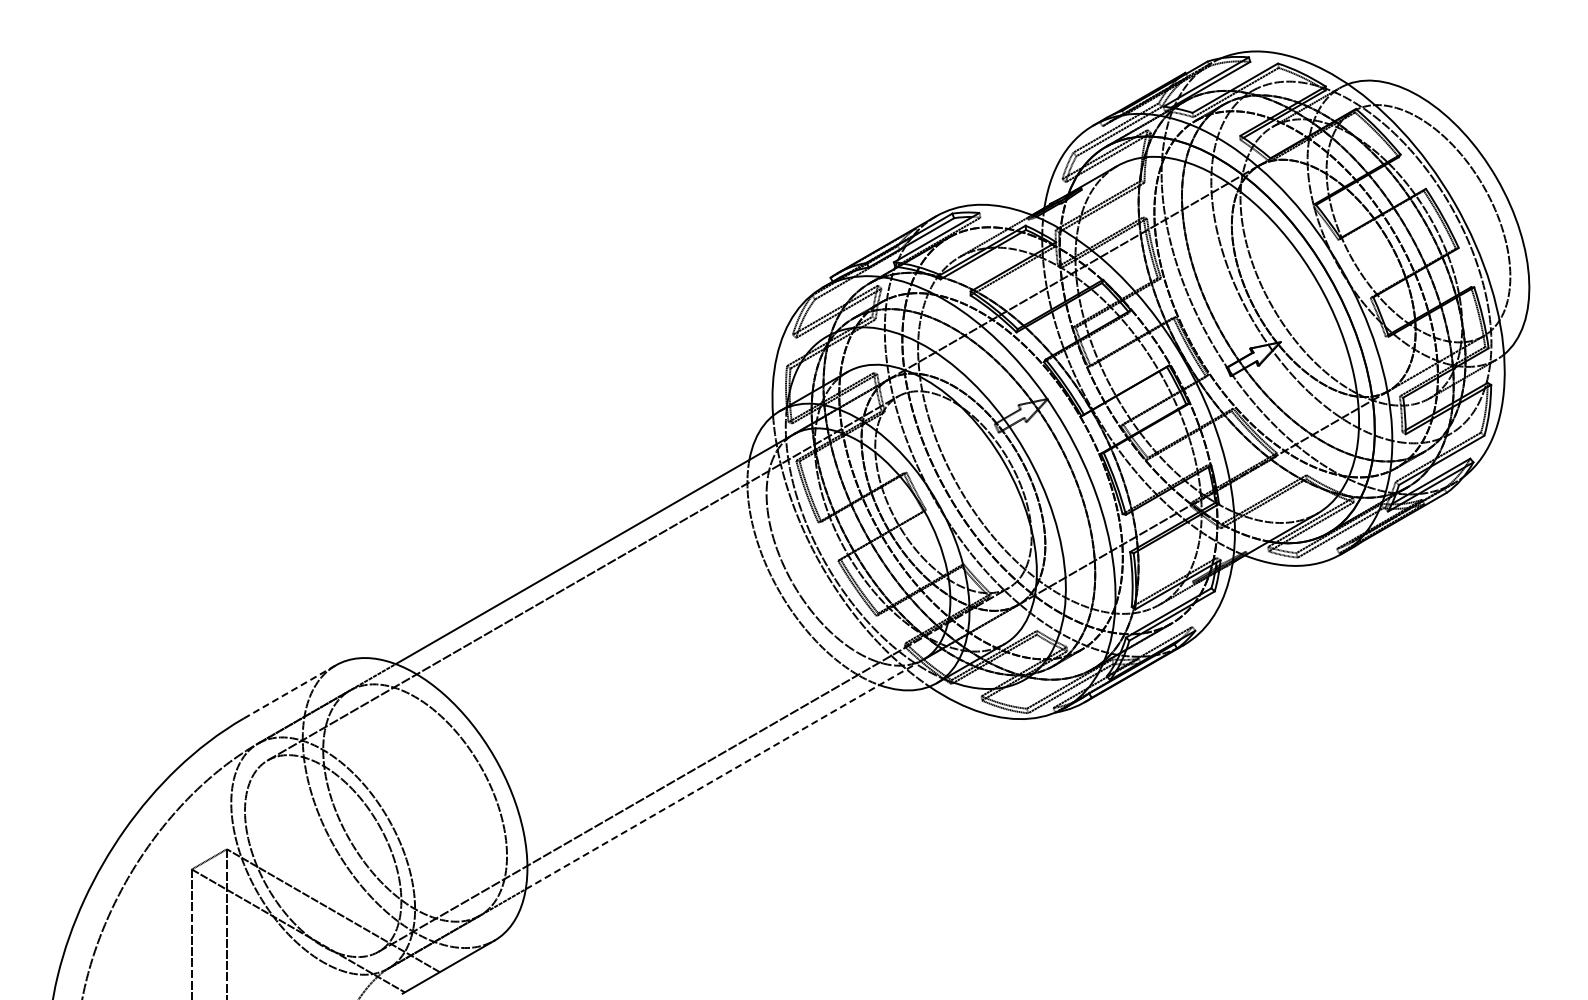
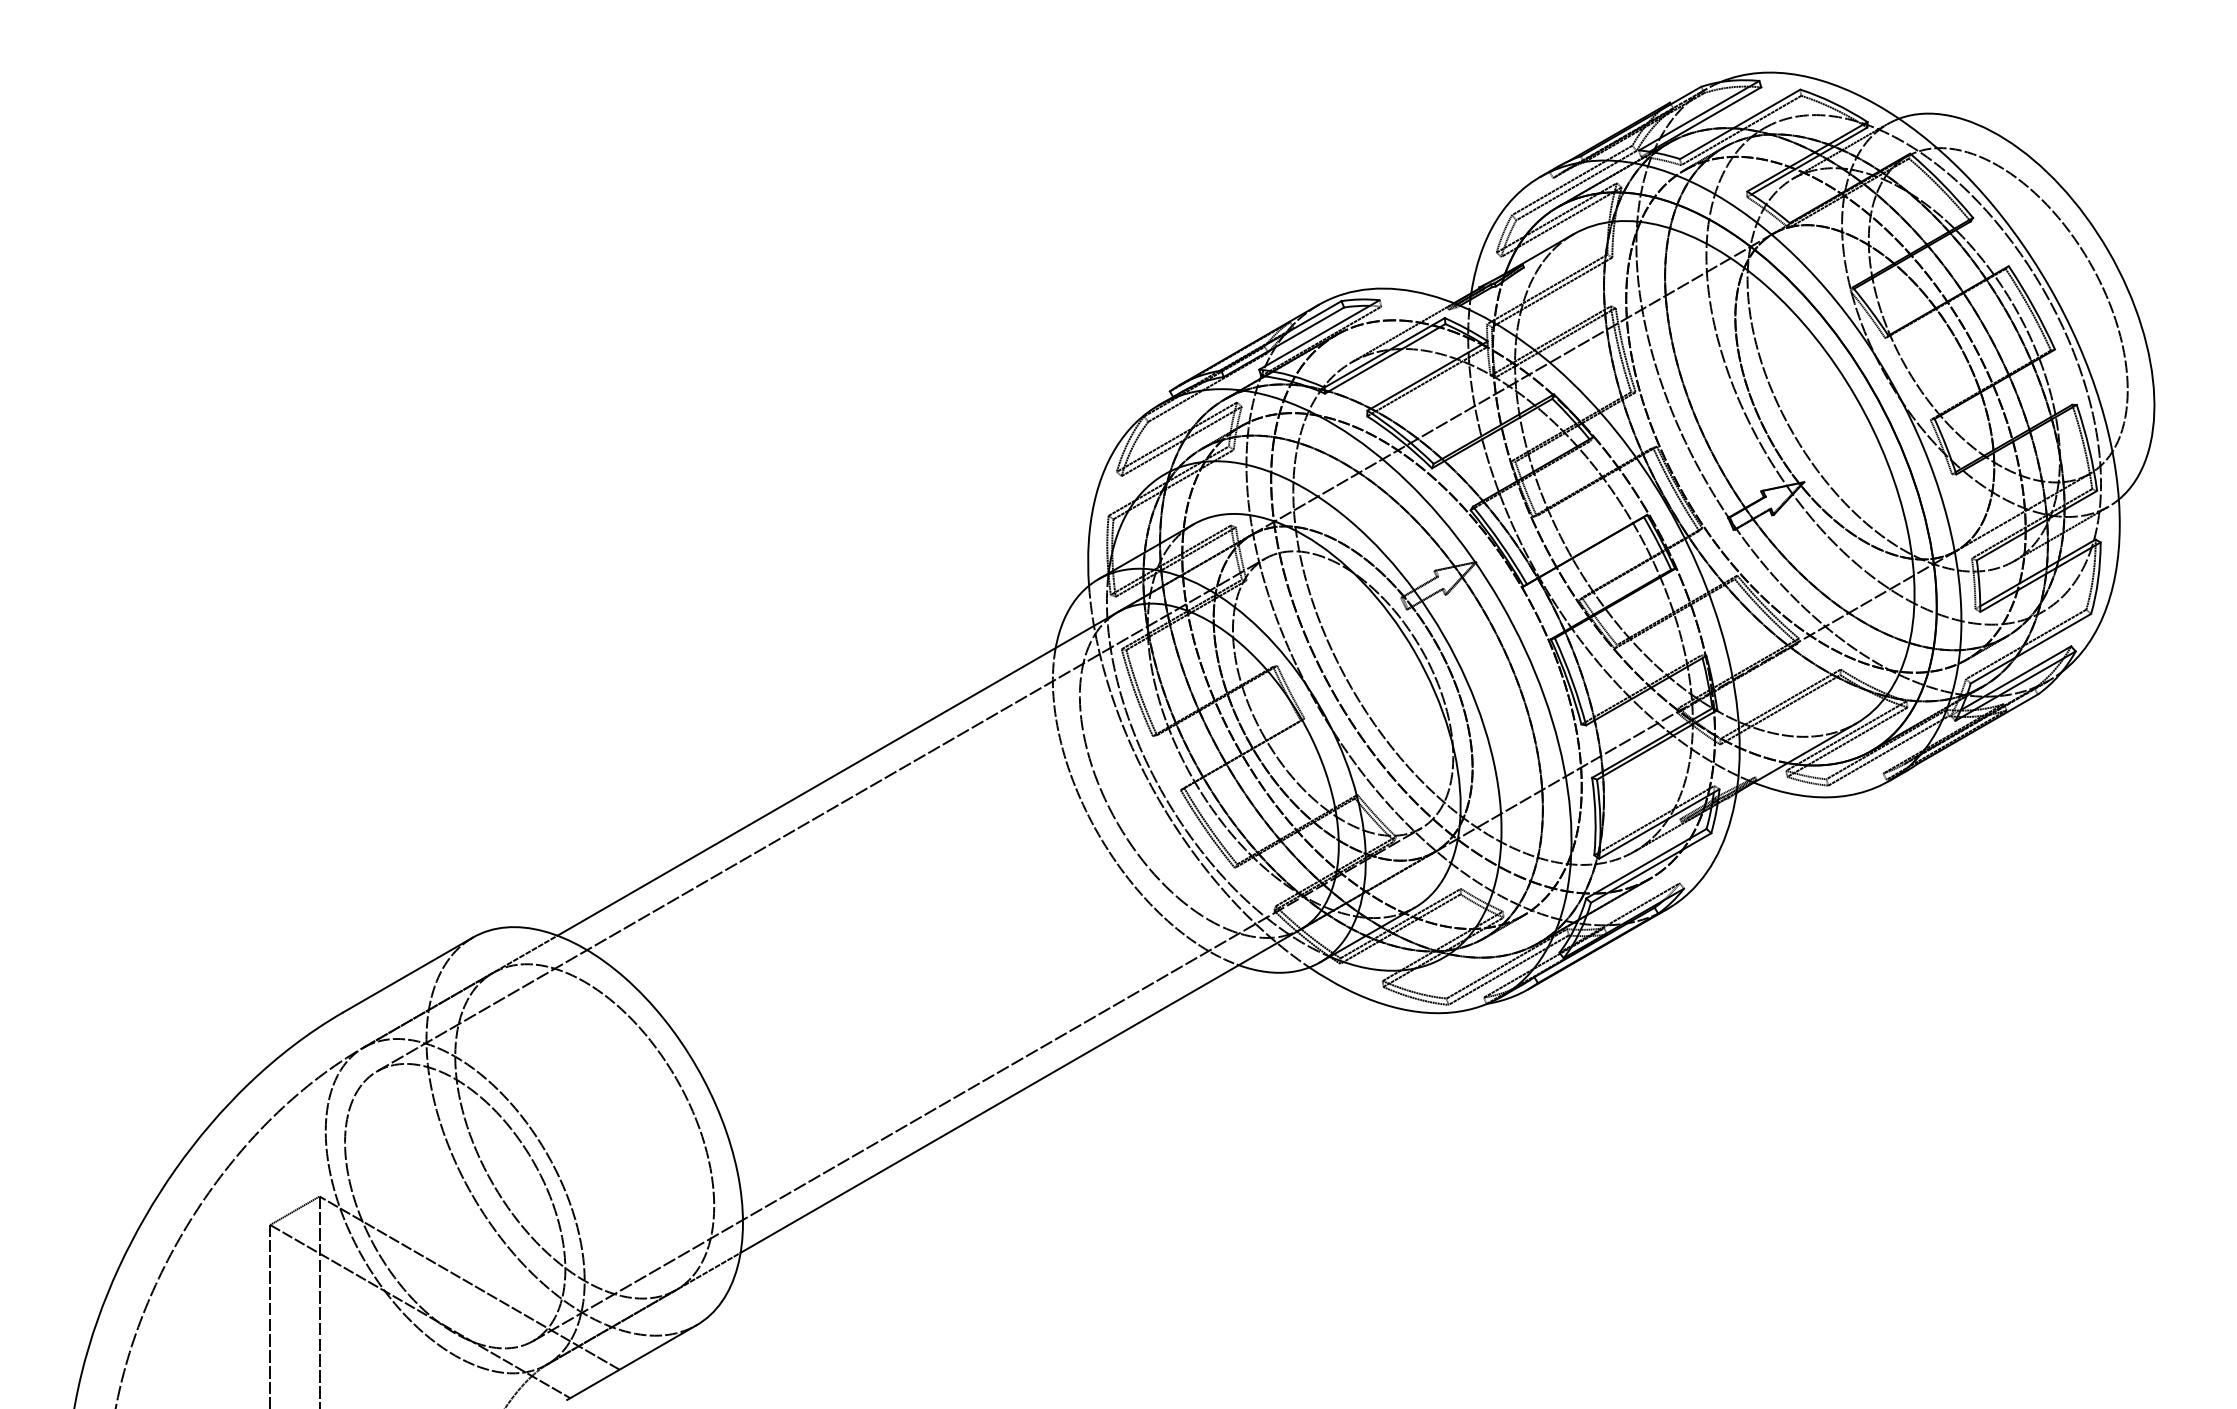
line: (290, 691) -> (409, 974), dashed -> solid
line: (725, 773) -> (1021, 1089), dashed -> solid

